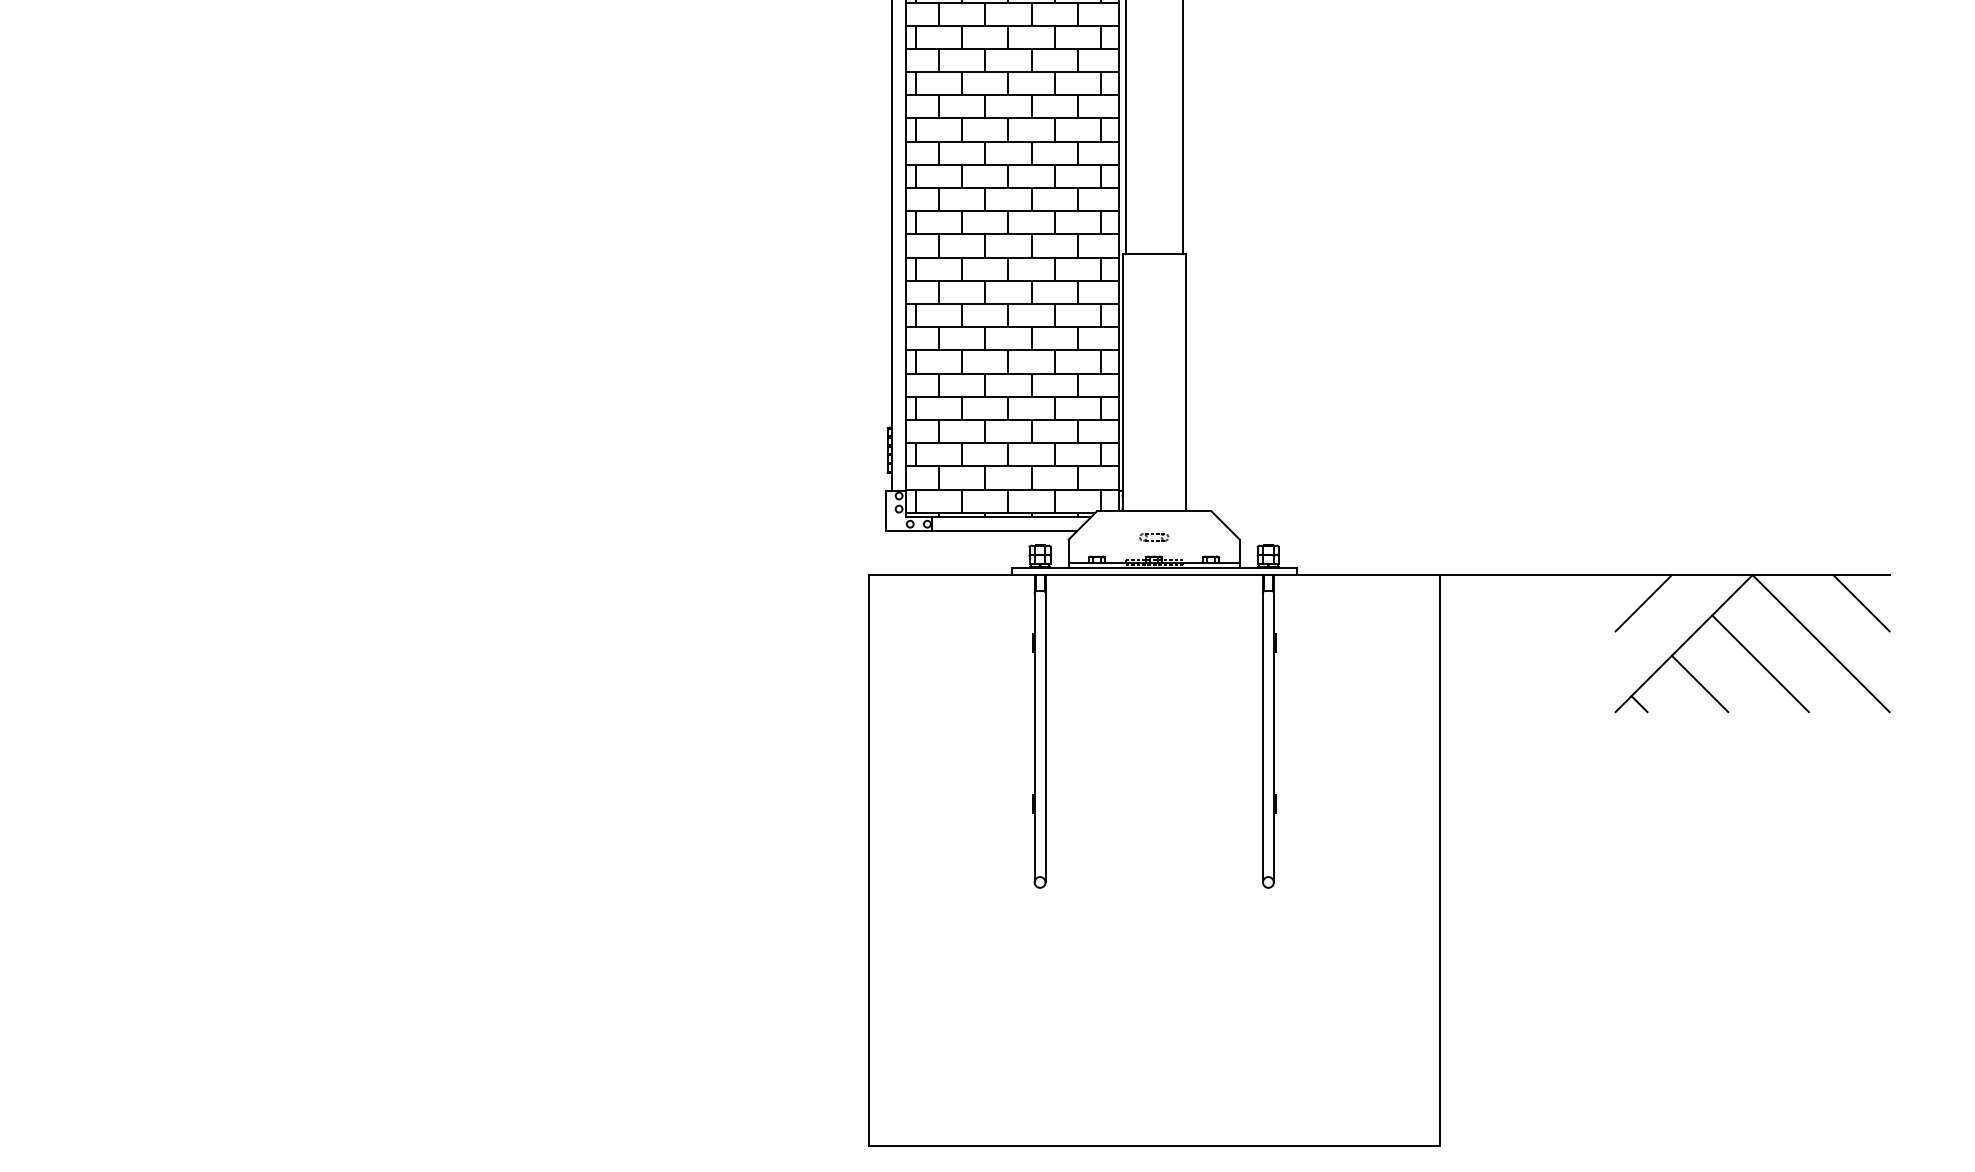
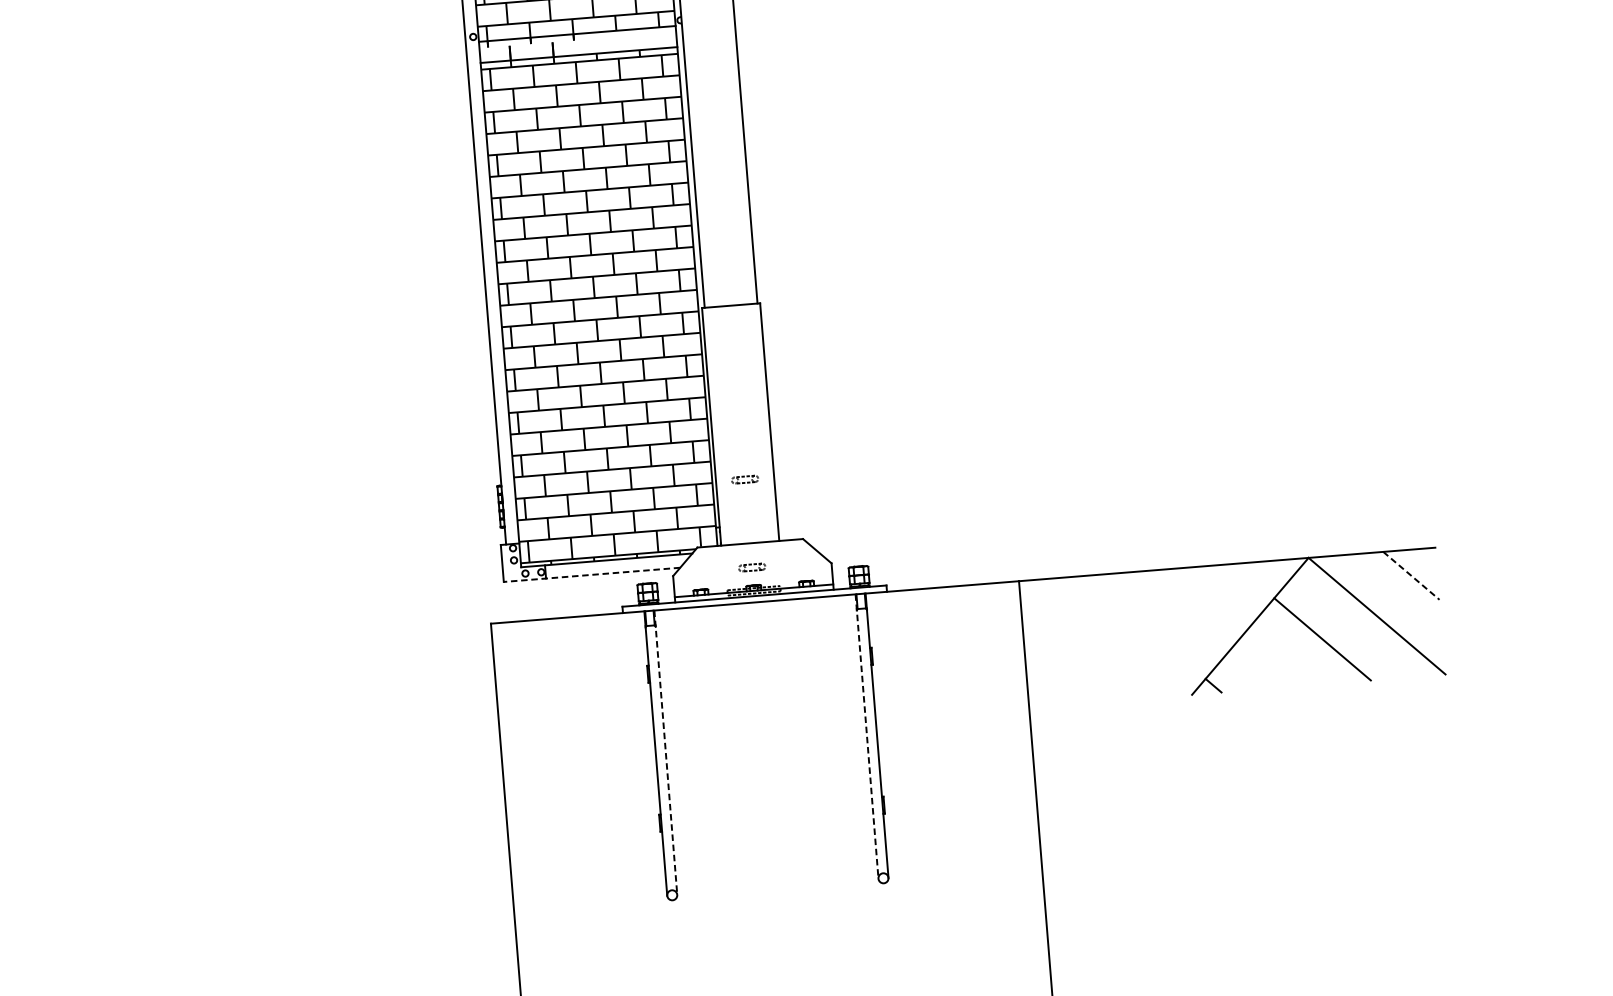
part: (1154, 442) -> (745, 479), added
line: (981, 531) -> (591, 574), solid -> dashed
line: (1643, 603) -> (1209, 592), removed
line: (1861, 603) -> (1411, 576), solid -> dashed
line: (1699, 683) -> (1267, 662), removed
line: (1045, 728) -> (665, 752), solid -> dashed
line: (1262, 728) -> (866, 736), solid -> dashed

